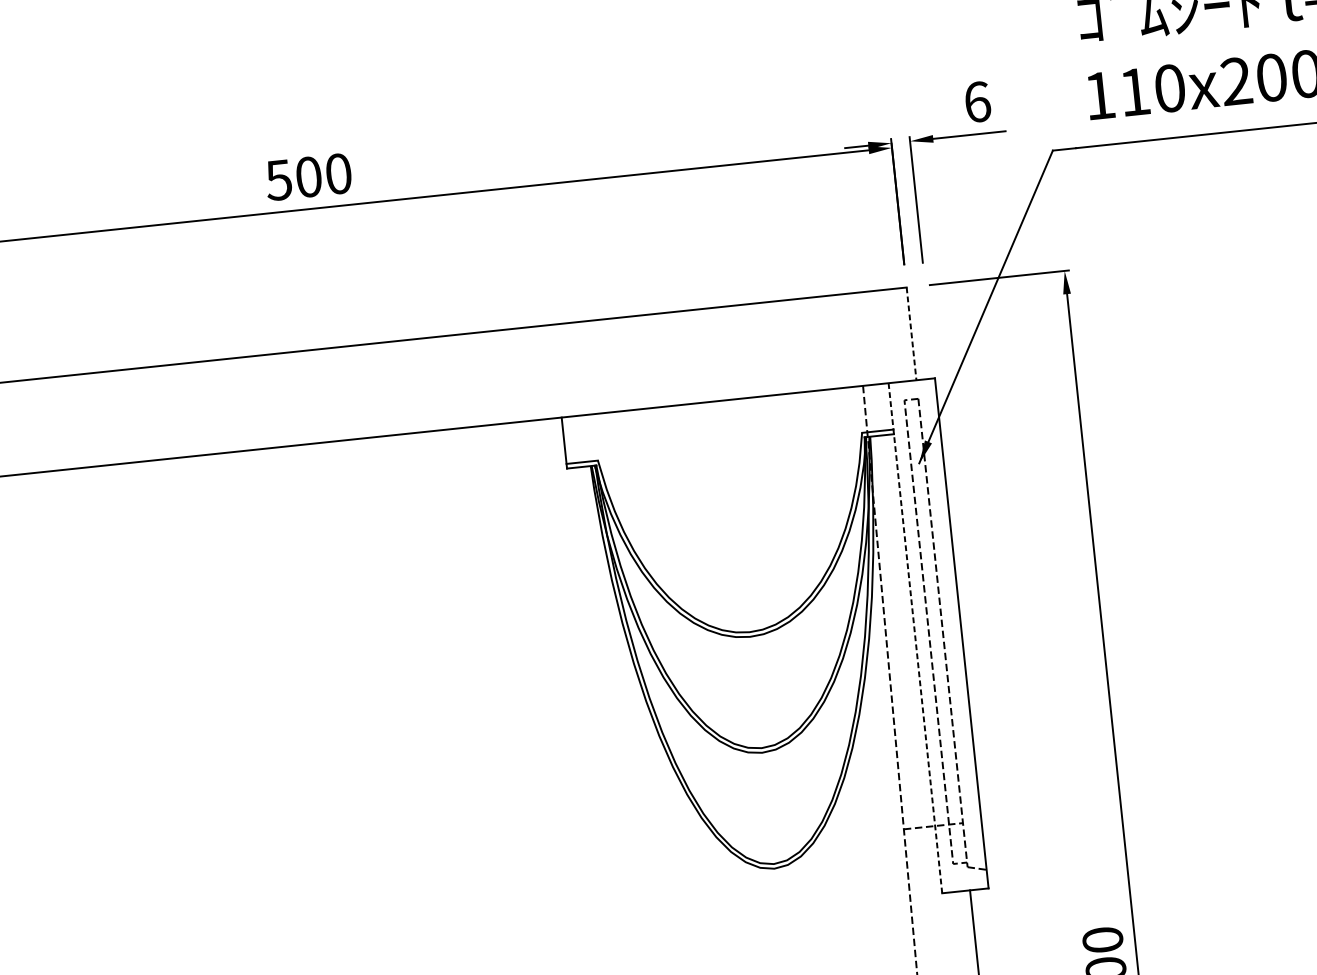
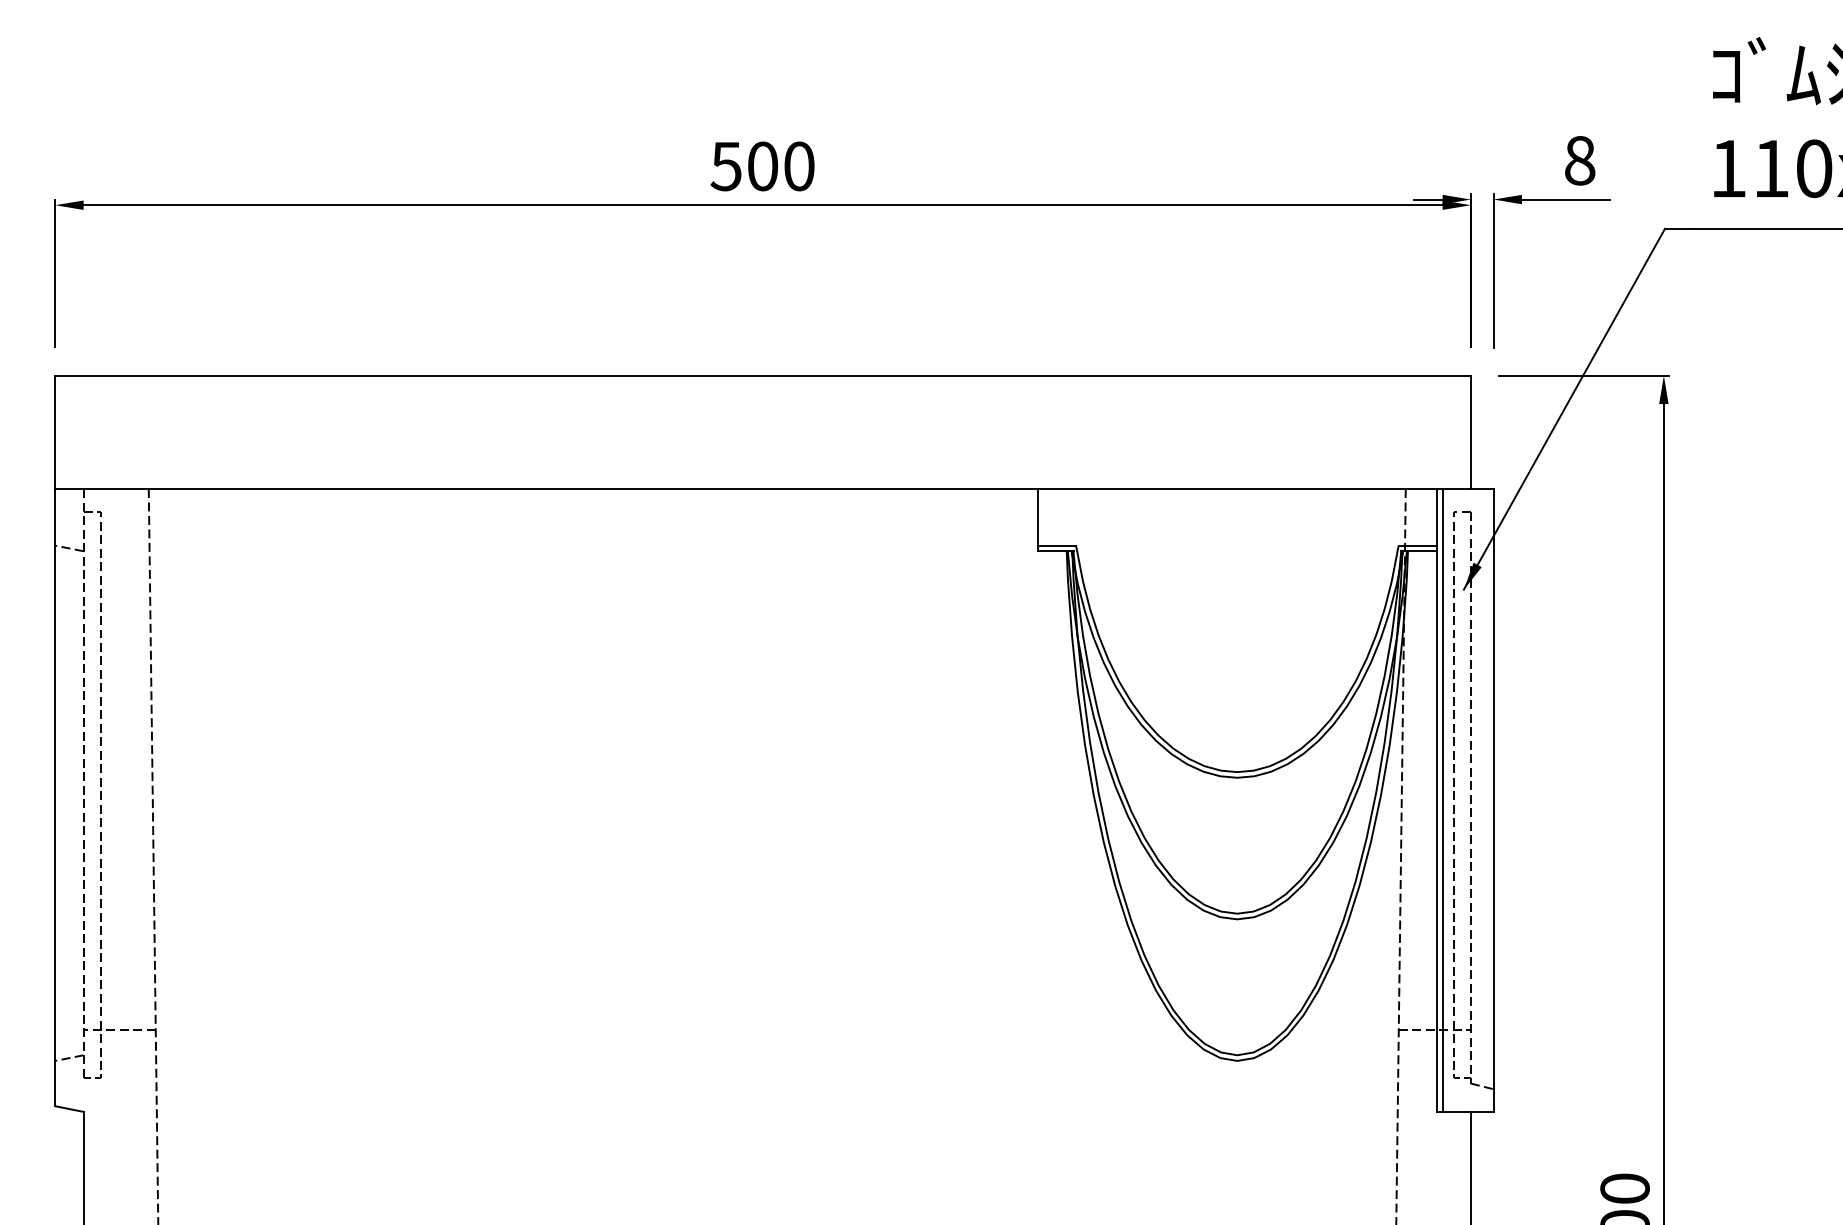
text: (977, 101) -> (1580, 160), 6 -> 8
line: (911, 334) -> (1470, 432), dashed -> solid
line: (919, 637) -> (1442, 800), added
line: (915, 638) -> (1436, 800), dashed -> solid

